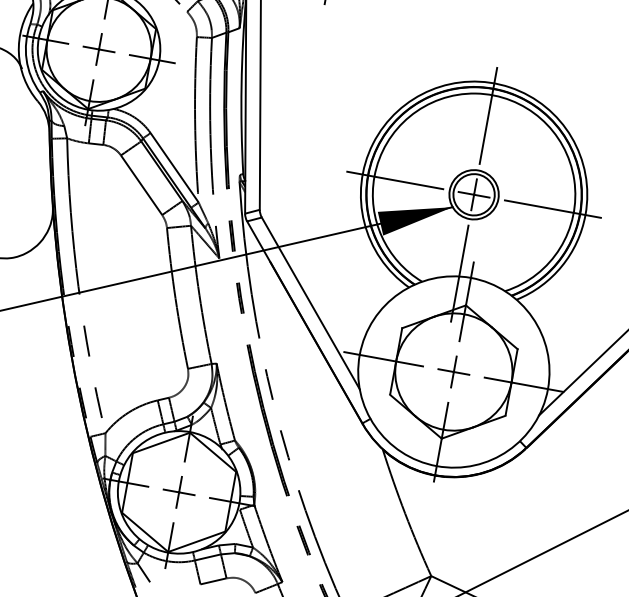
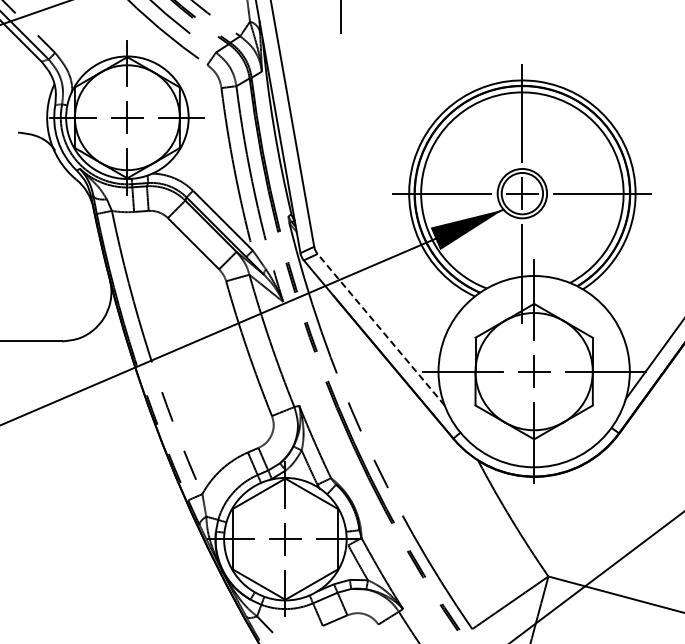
line: (311, 303) -> (381, 329), solid -> dashed

